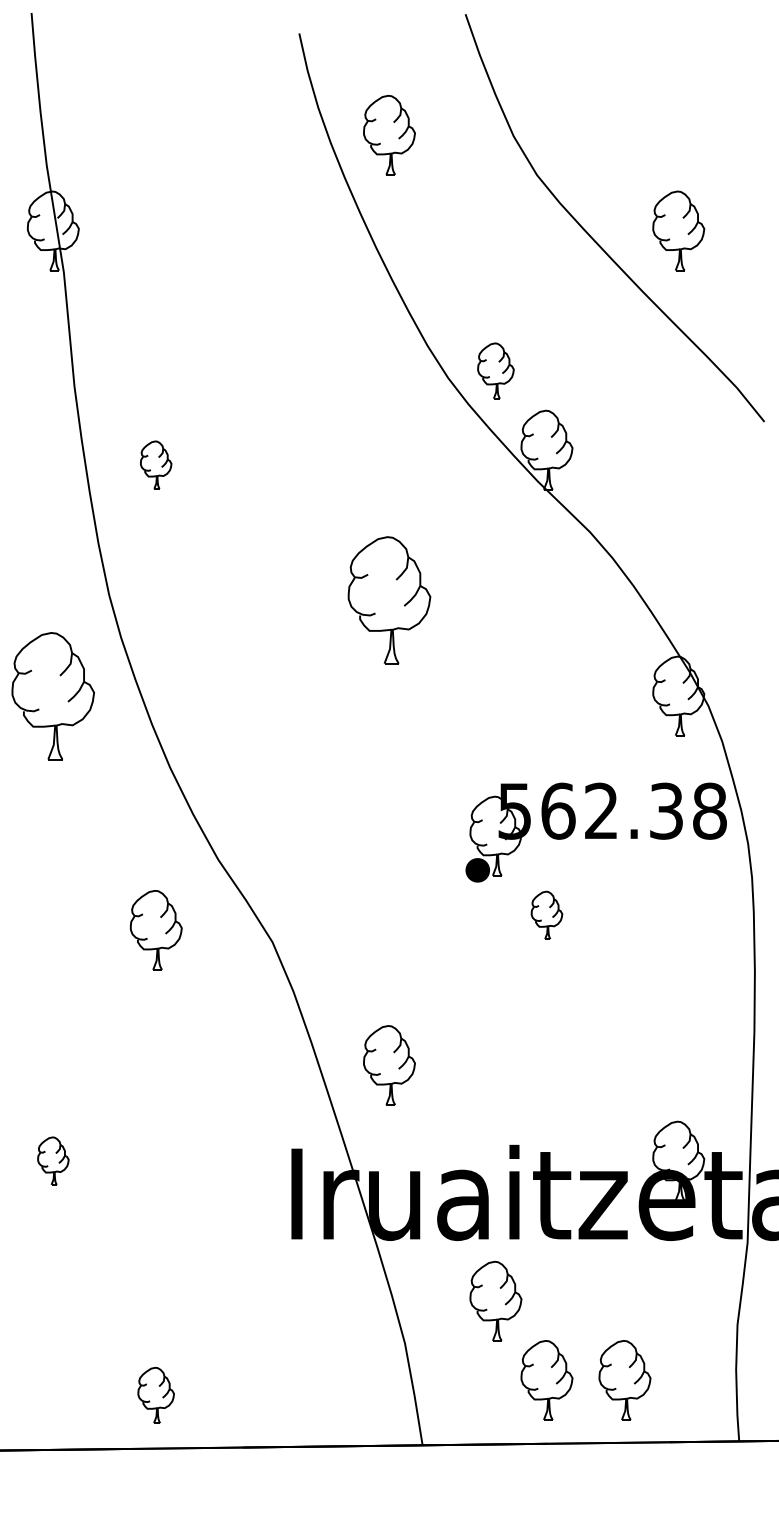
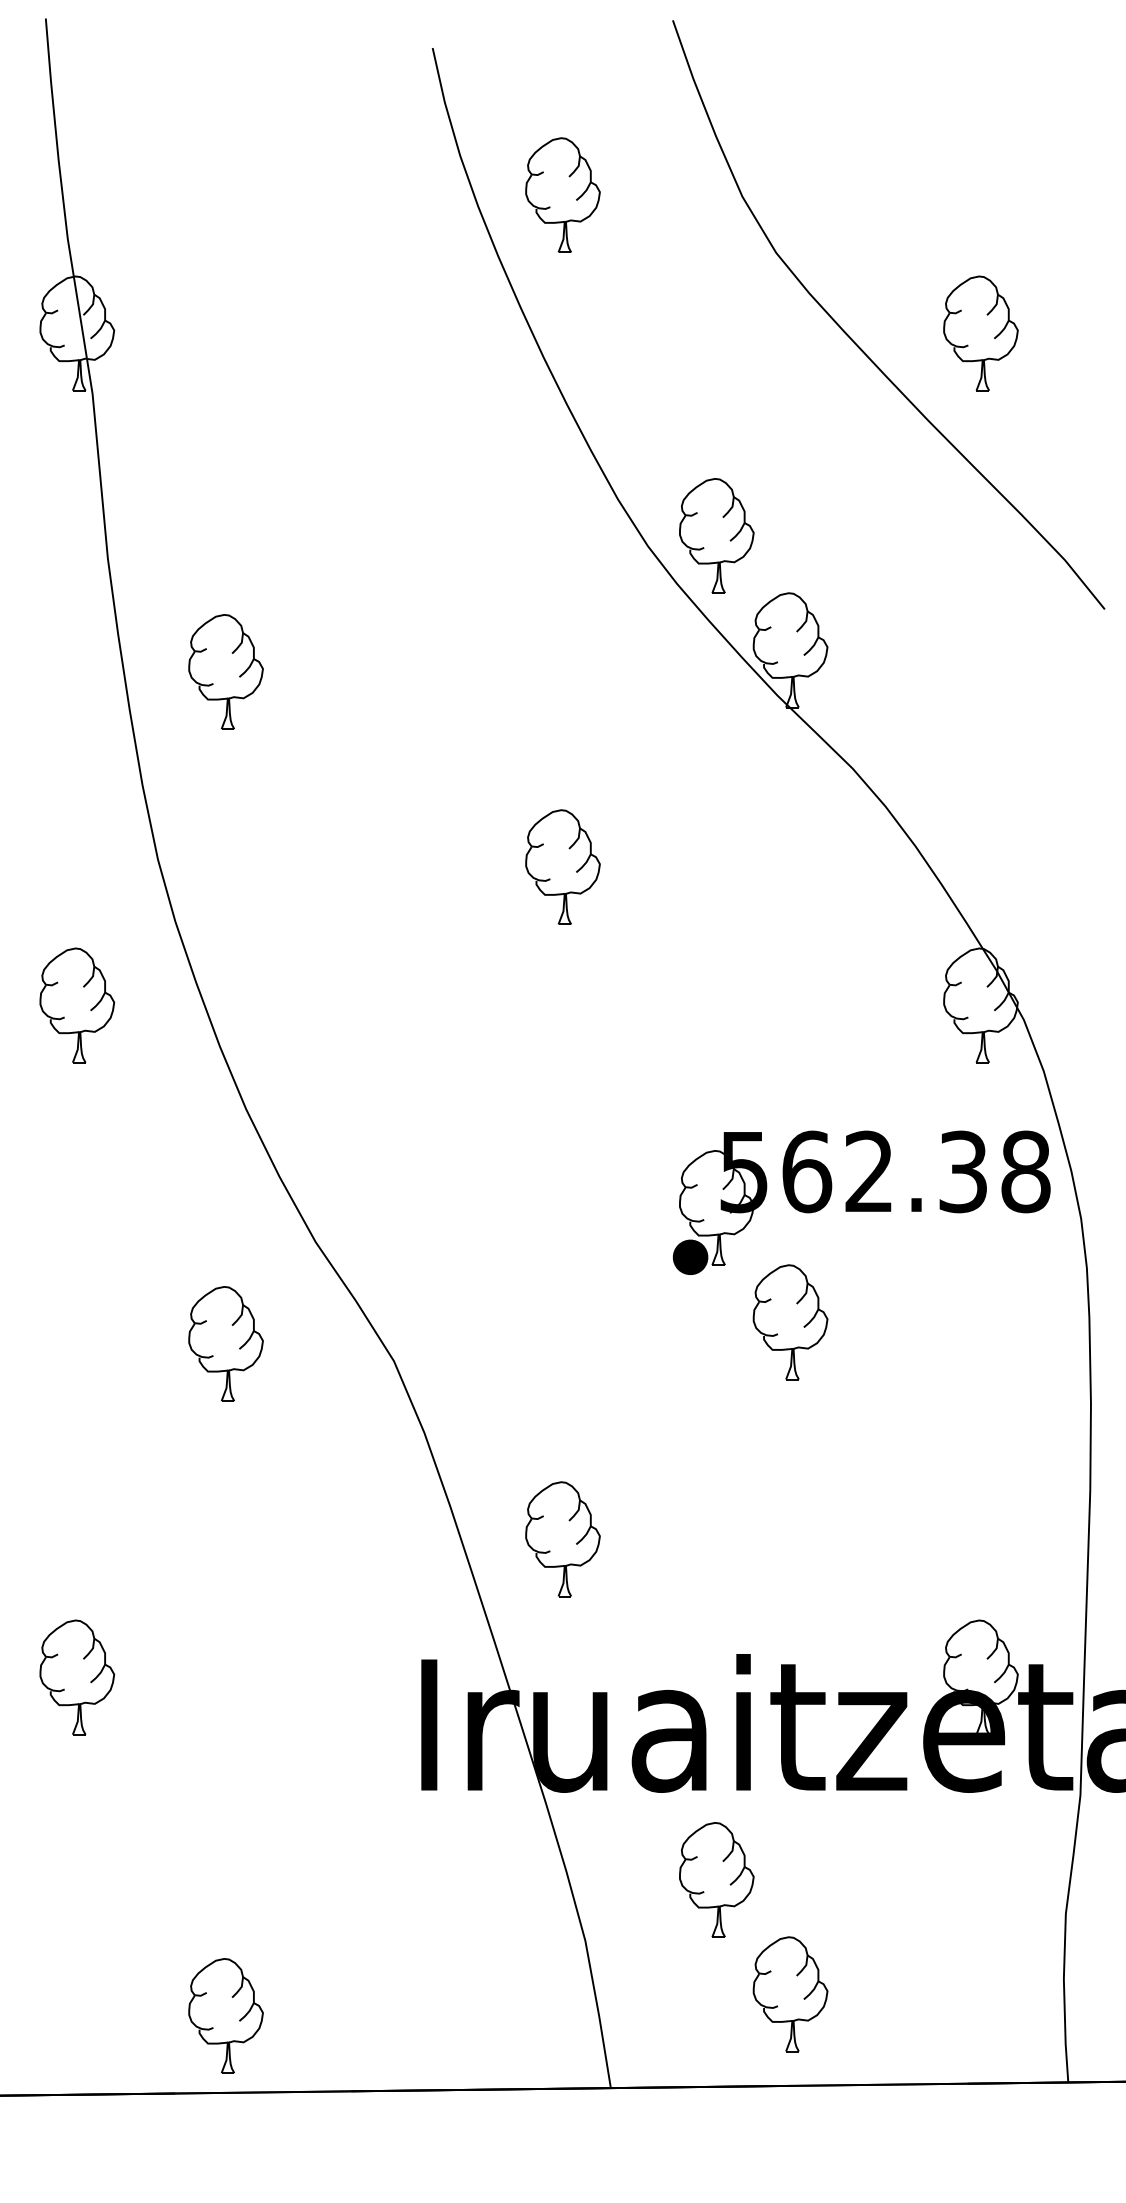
part: (495, 370) -> (716, 535), size x1.43
part: (155, 464) -> (224, 670), size x1.67
part: (389, 600) -> (563, 867), size x0.62
part: (53, 695) -> (77, 1004), size x0.62
part: (546, 915) -> (789, 1322), size x1.67
part: (53, 1160) -> (77, 1676), size x1.67
part: (624, 1380) -> (902, 1994), removed
part: (155, 1395) -> (224, 2016), size x1.43

